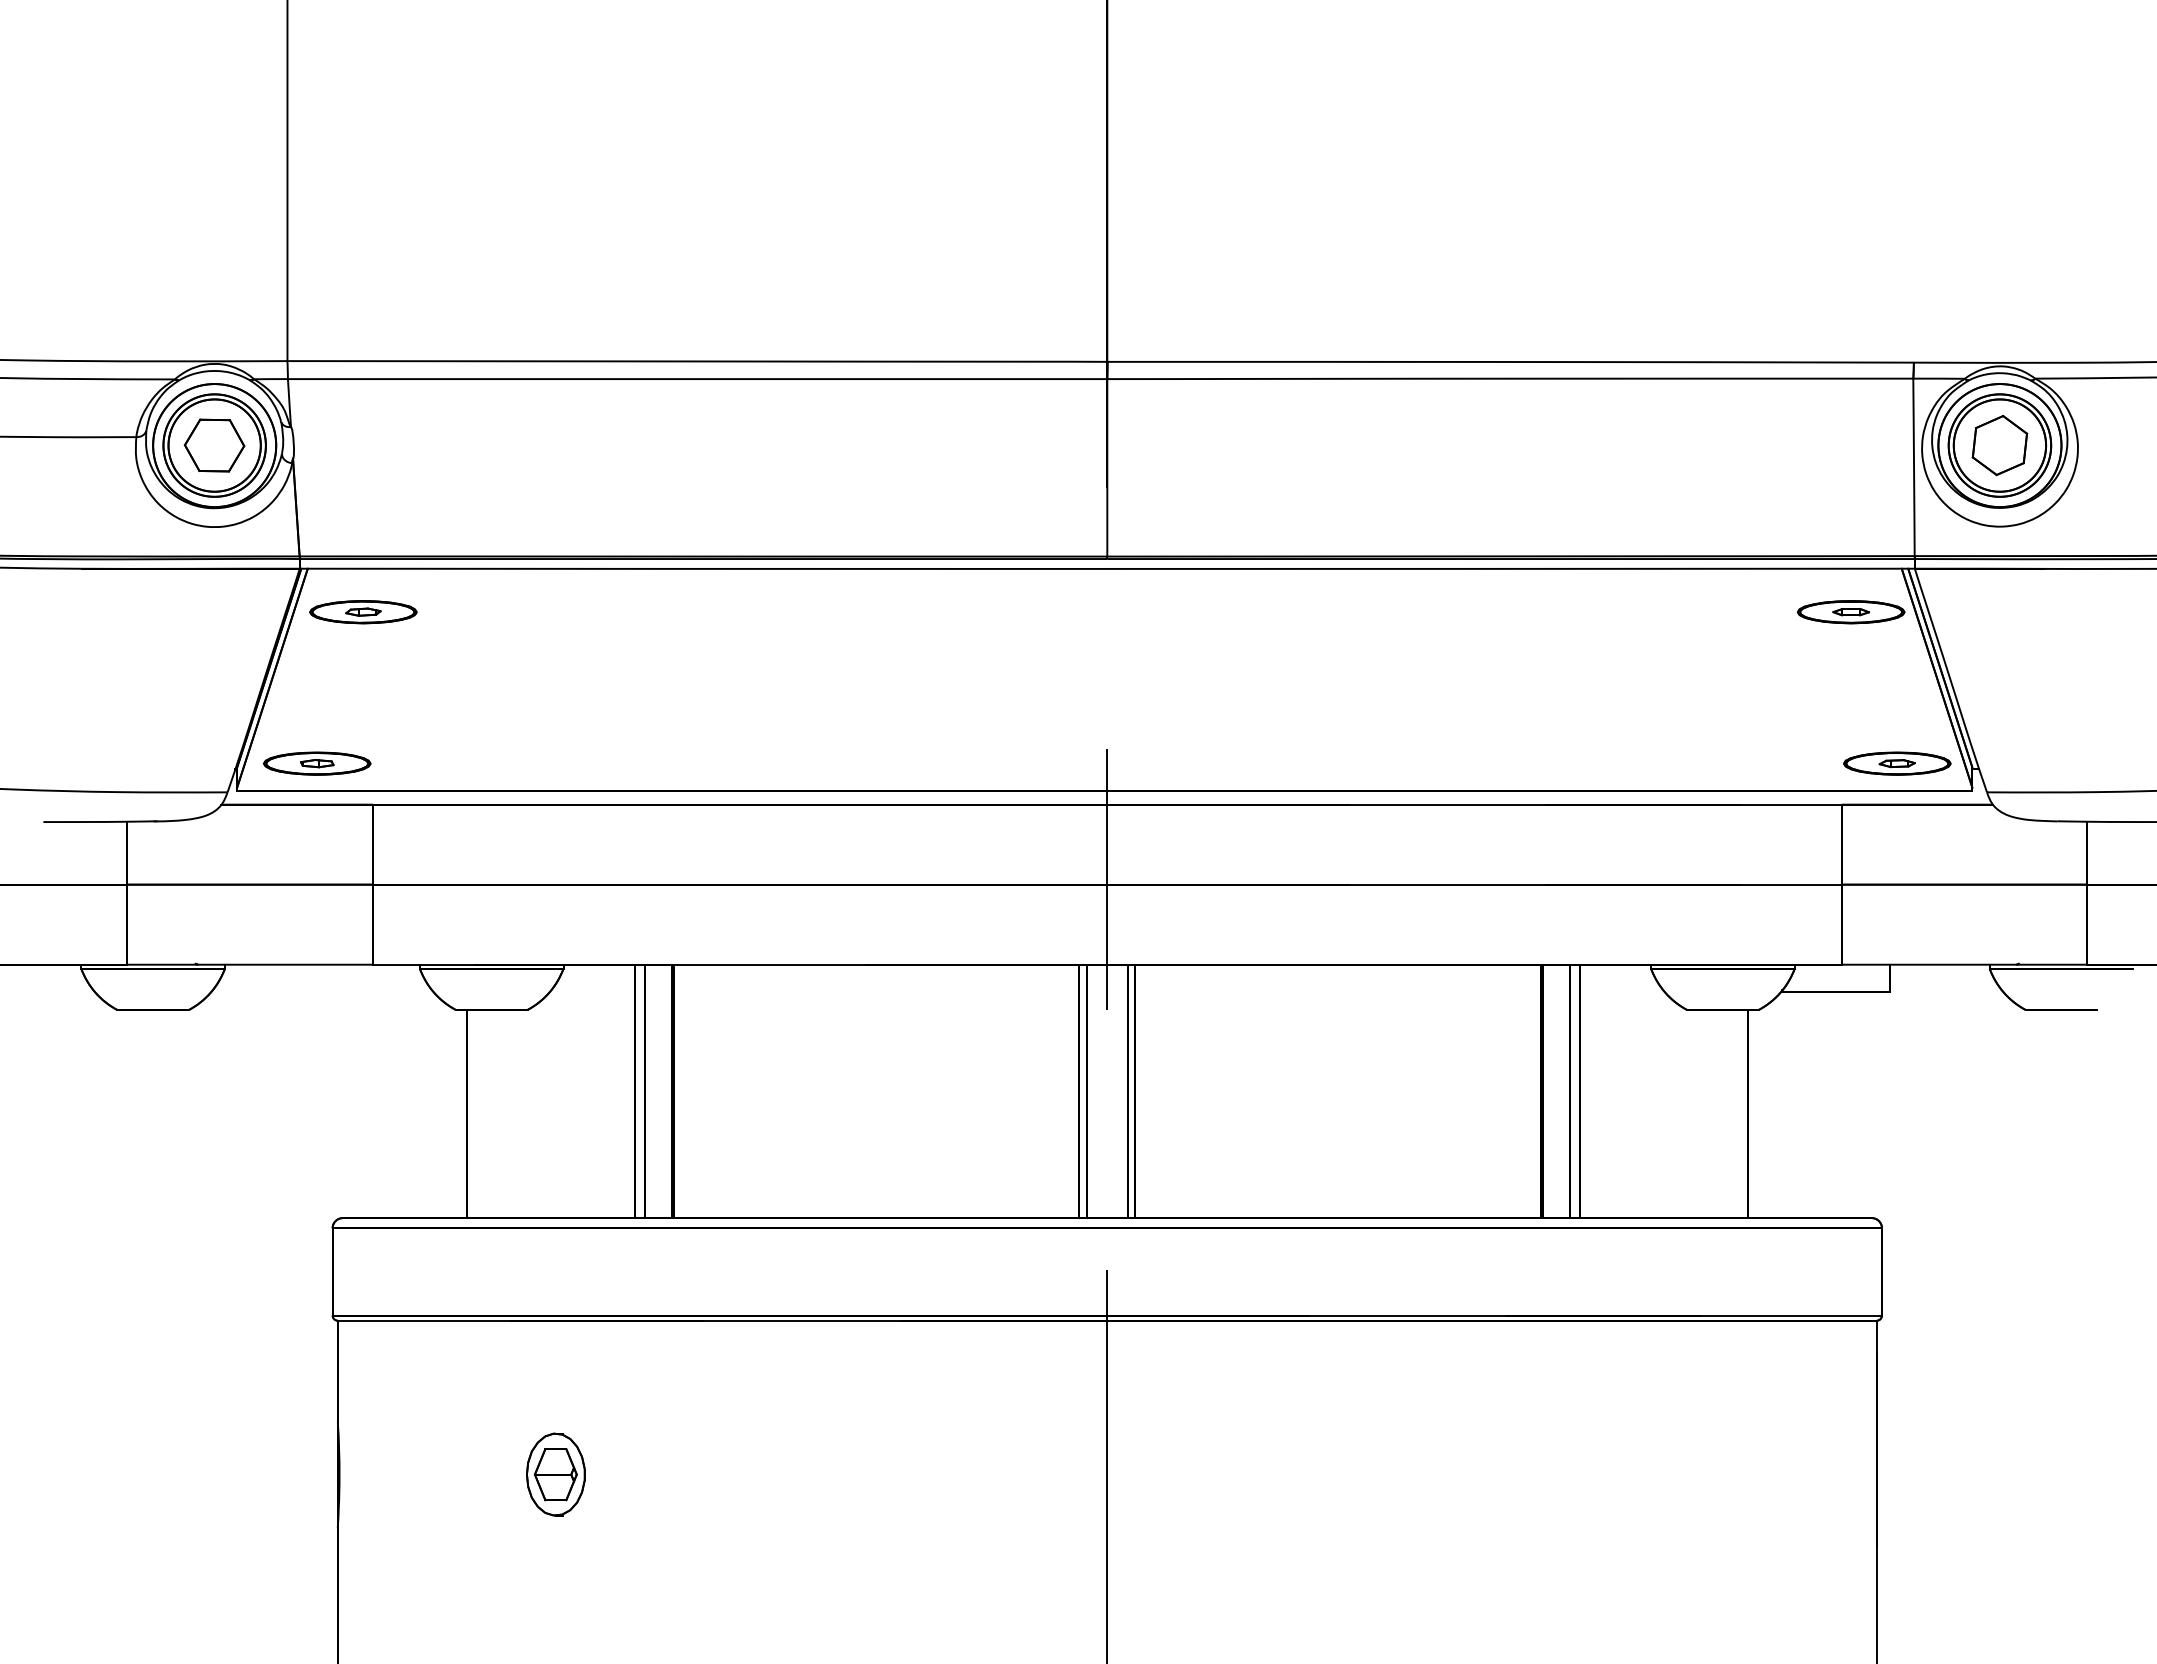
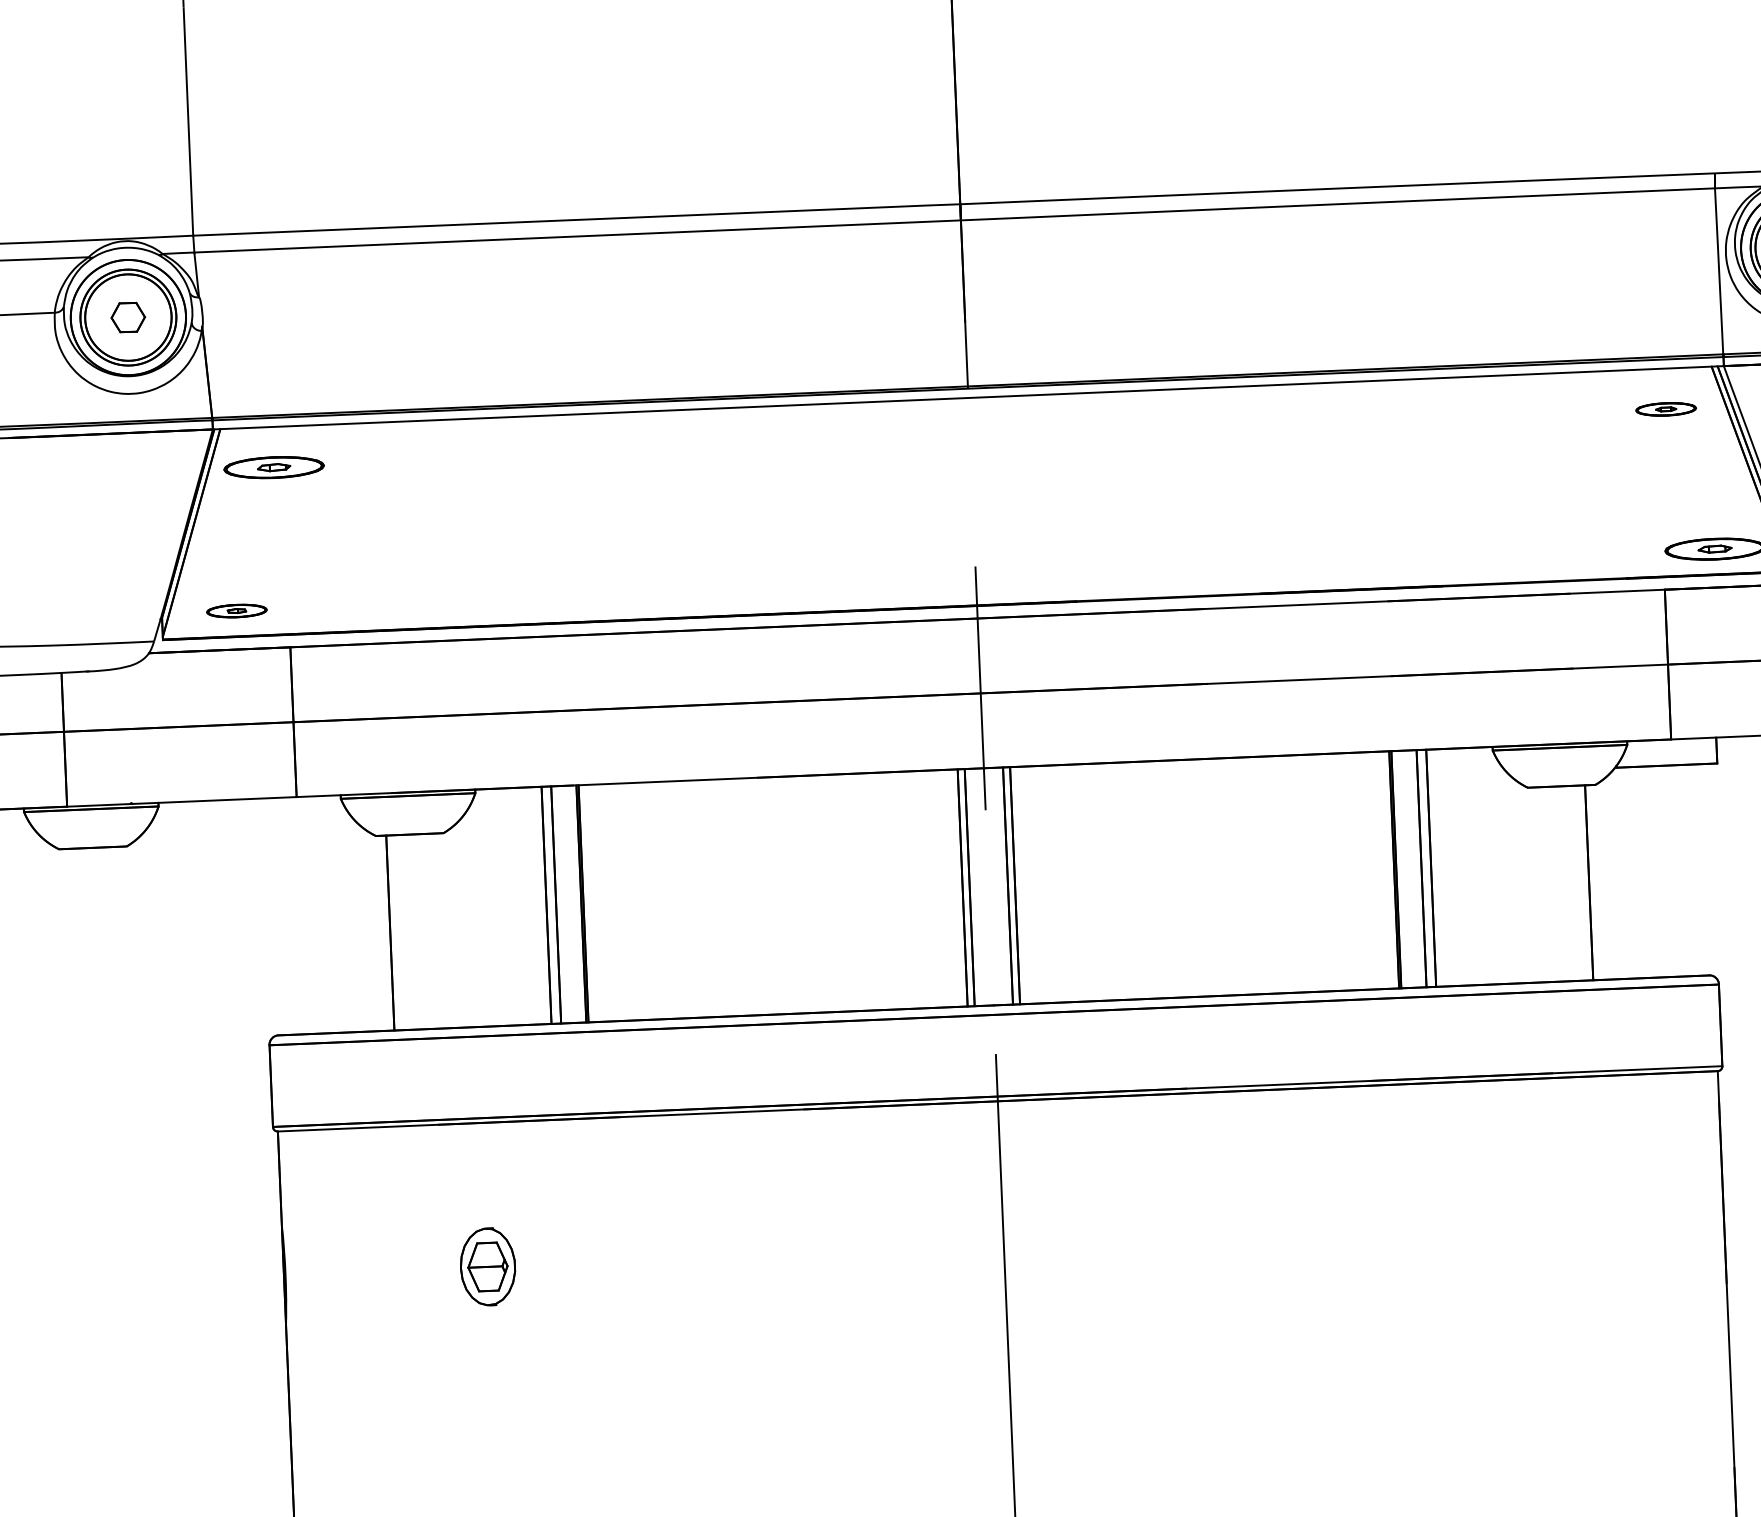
part: (214, 445) -> (128, 317), size x0.6
part: (1851, 612) -> (1666, 409), size x0.6
part: (317, 763) -> (237, 610), size x0.6

